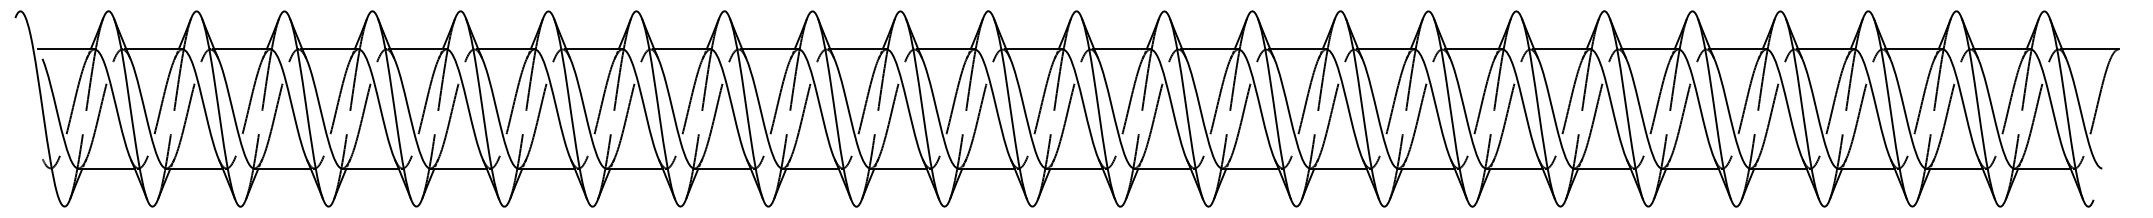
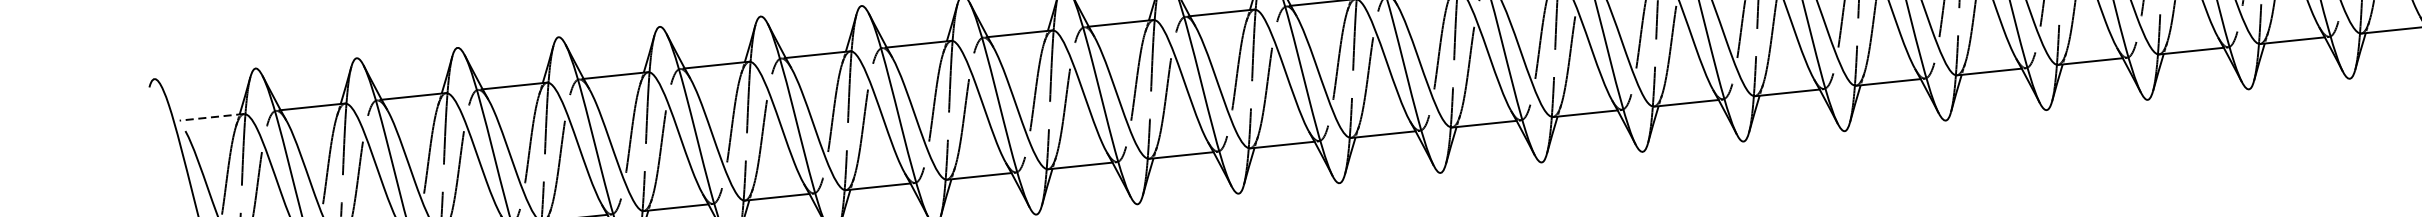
line: (66, 49) -> (211, 117), solid -> dashed

